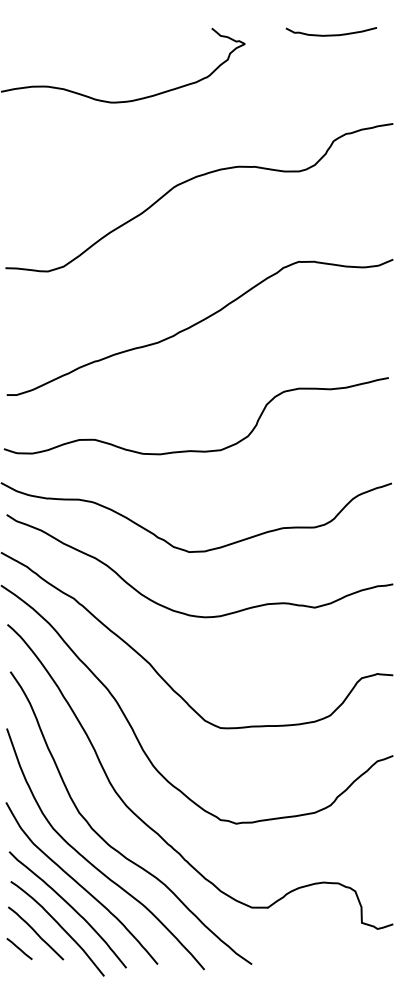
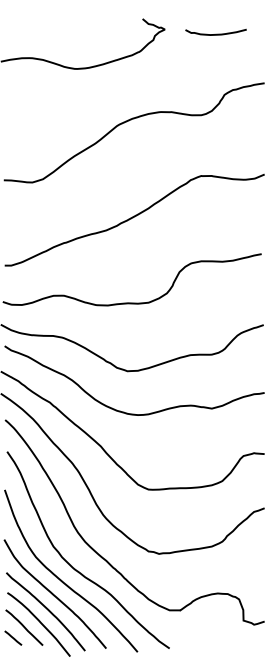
curve: (330, 33) -> (215, 33), moved

